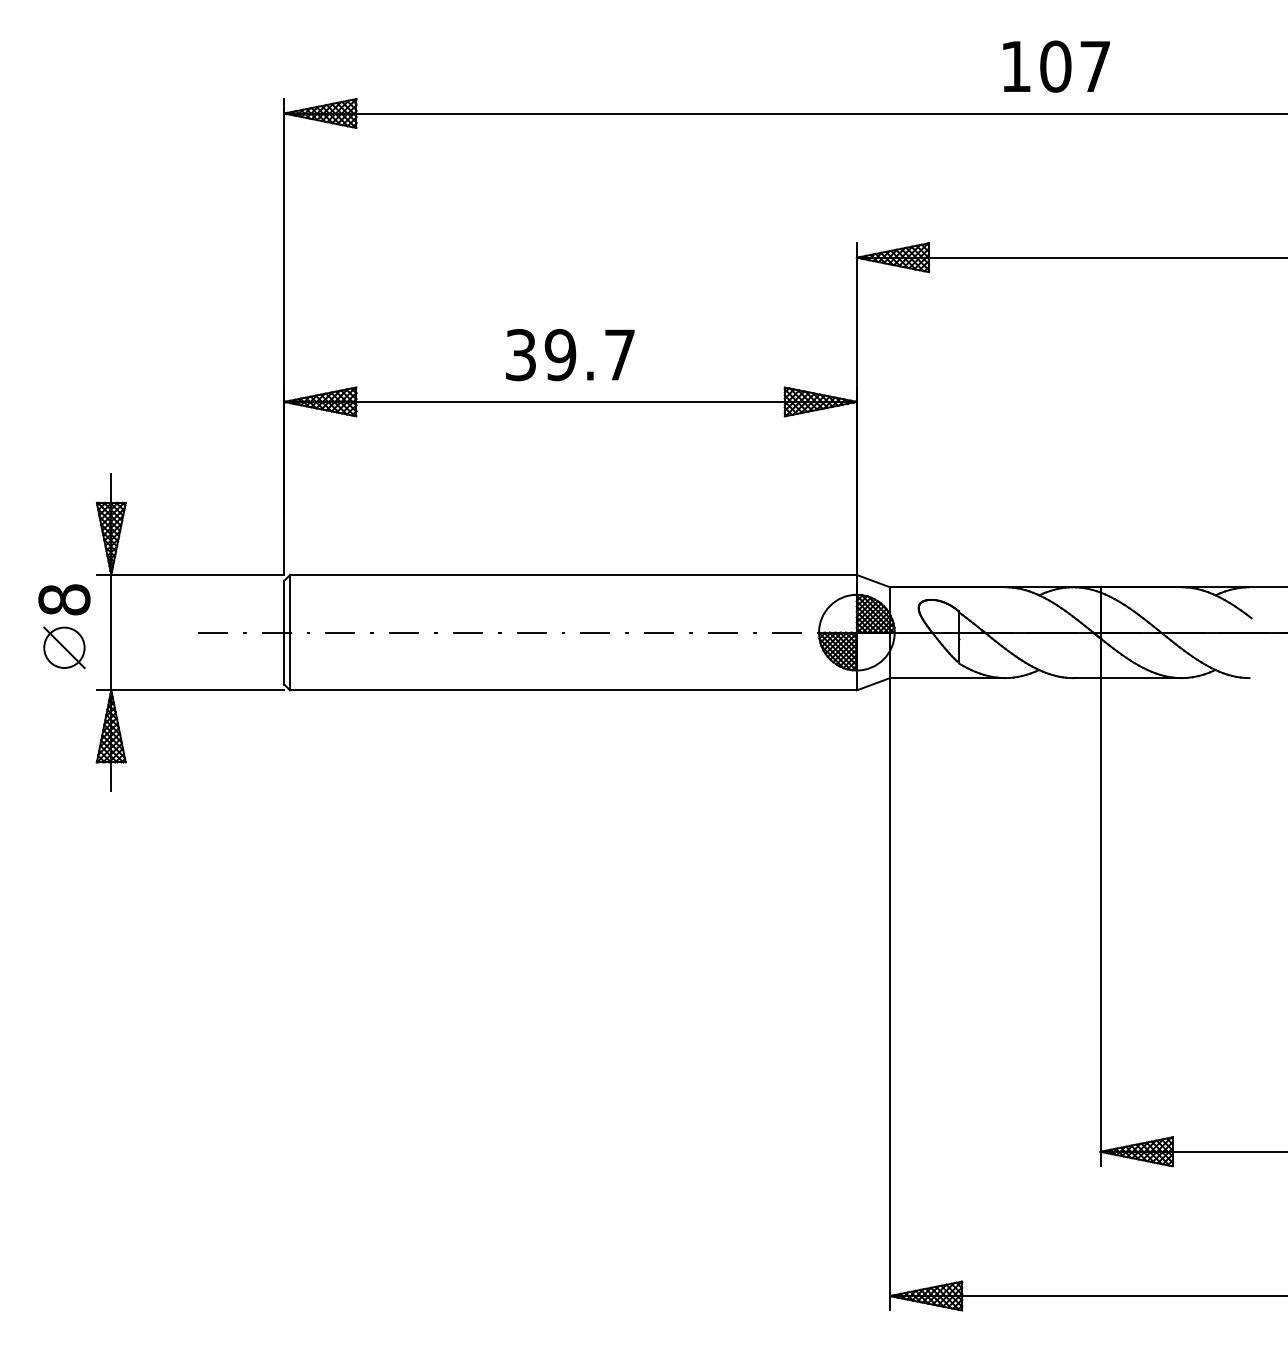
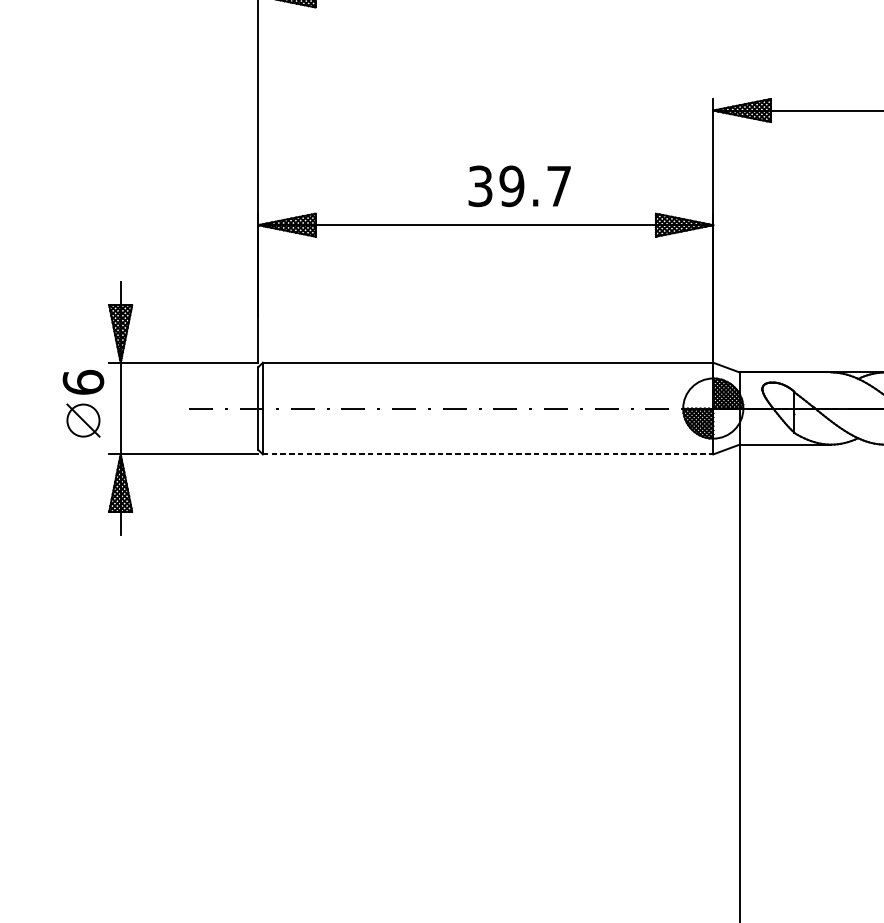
text: (570, 355) -> (519, 186), moved
text: (64, 599) -> (83, 382), 8 -> 6
line: (574, 690) -> (488, 454), solid -> dashed

